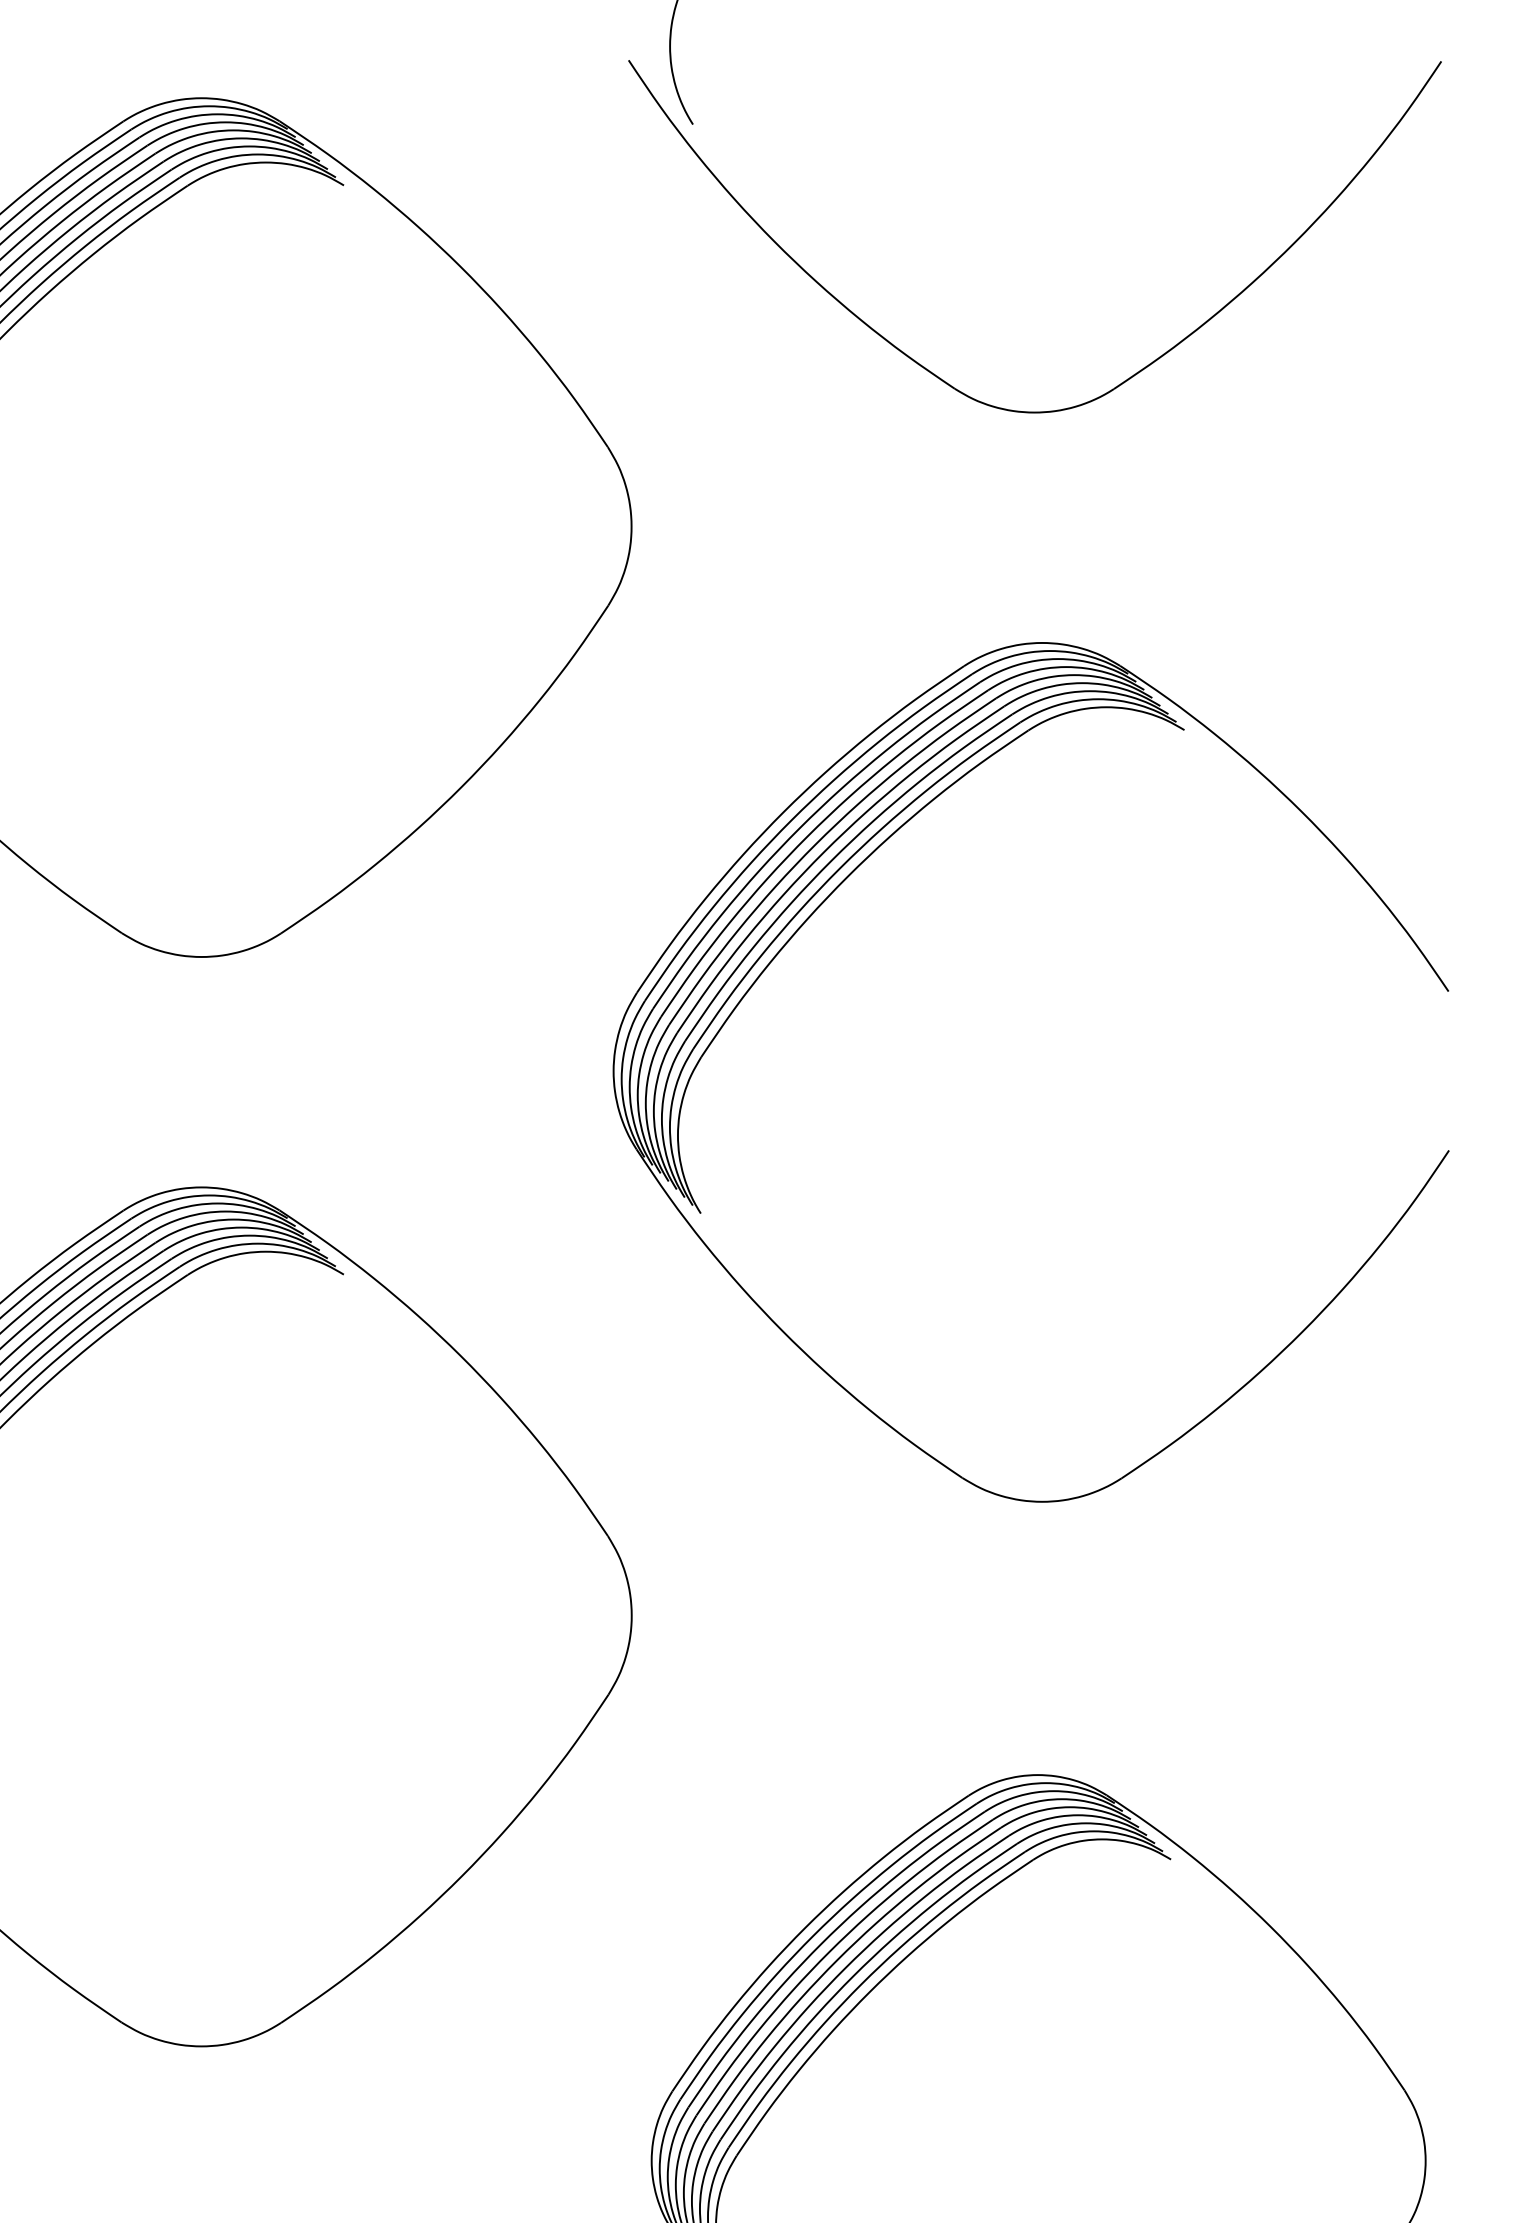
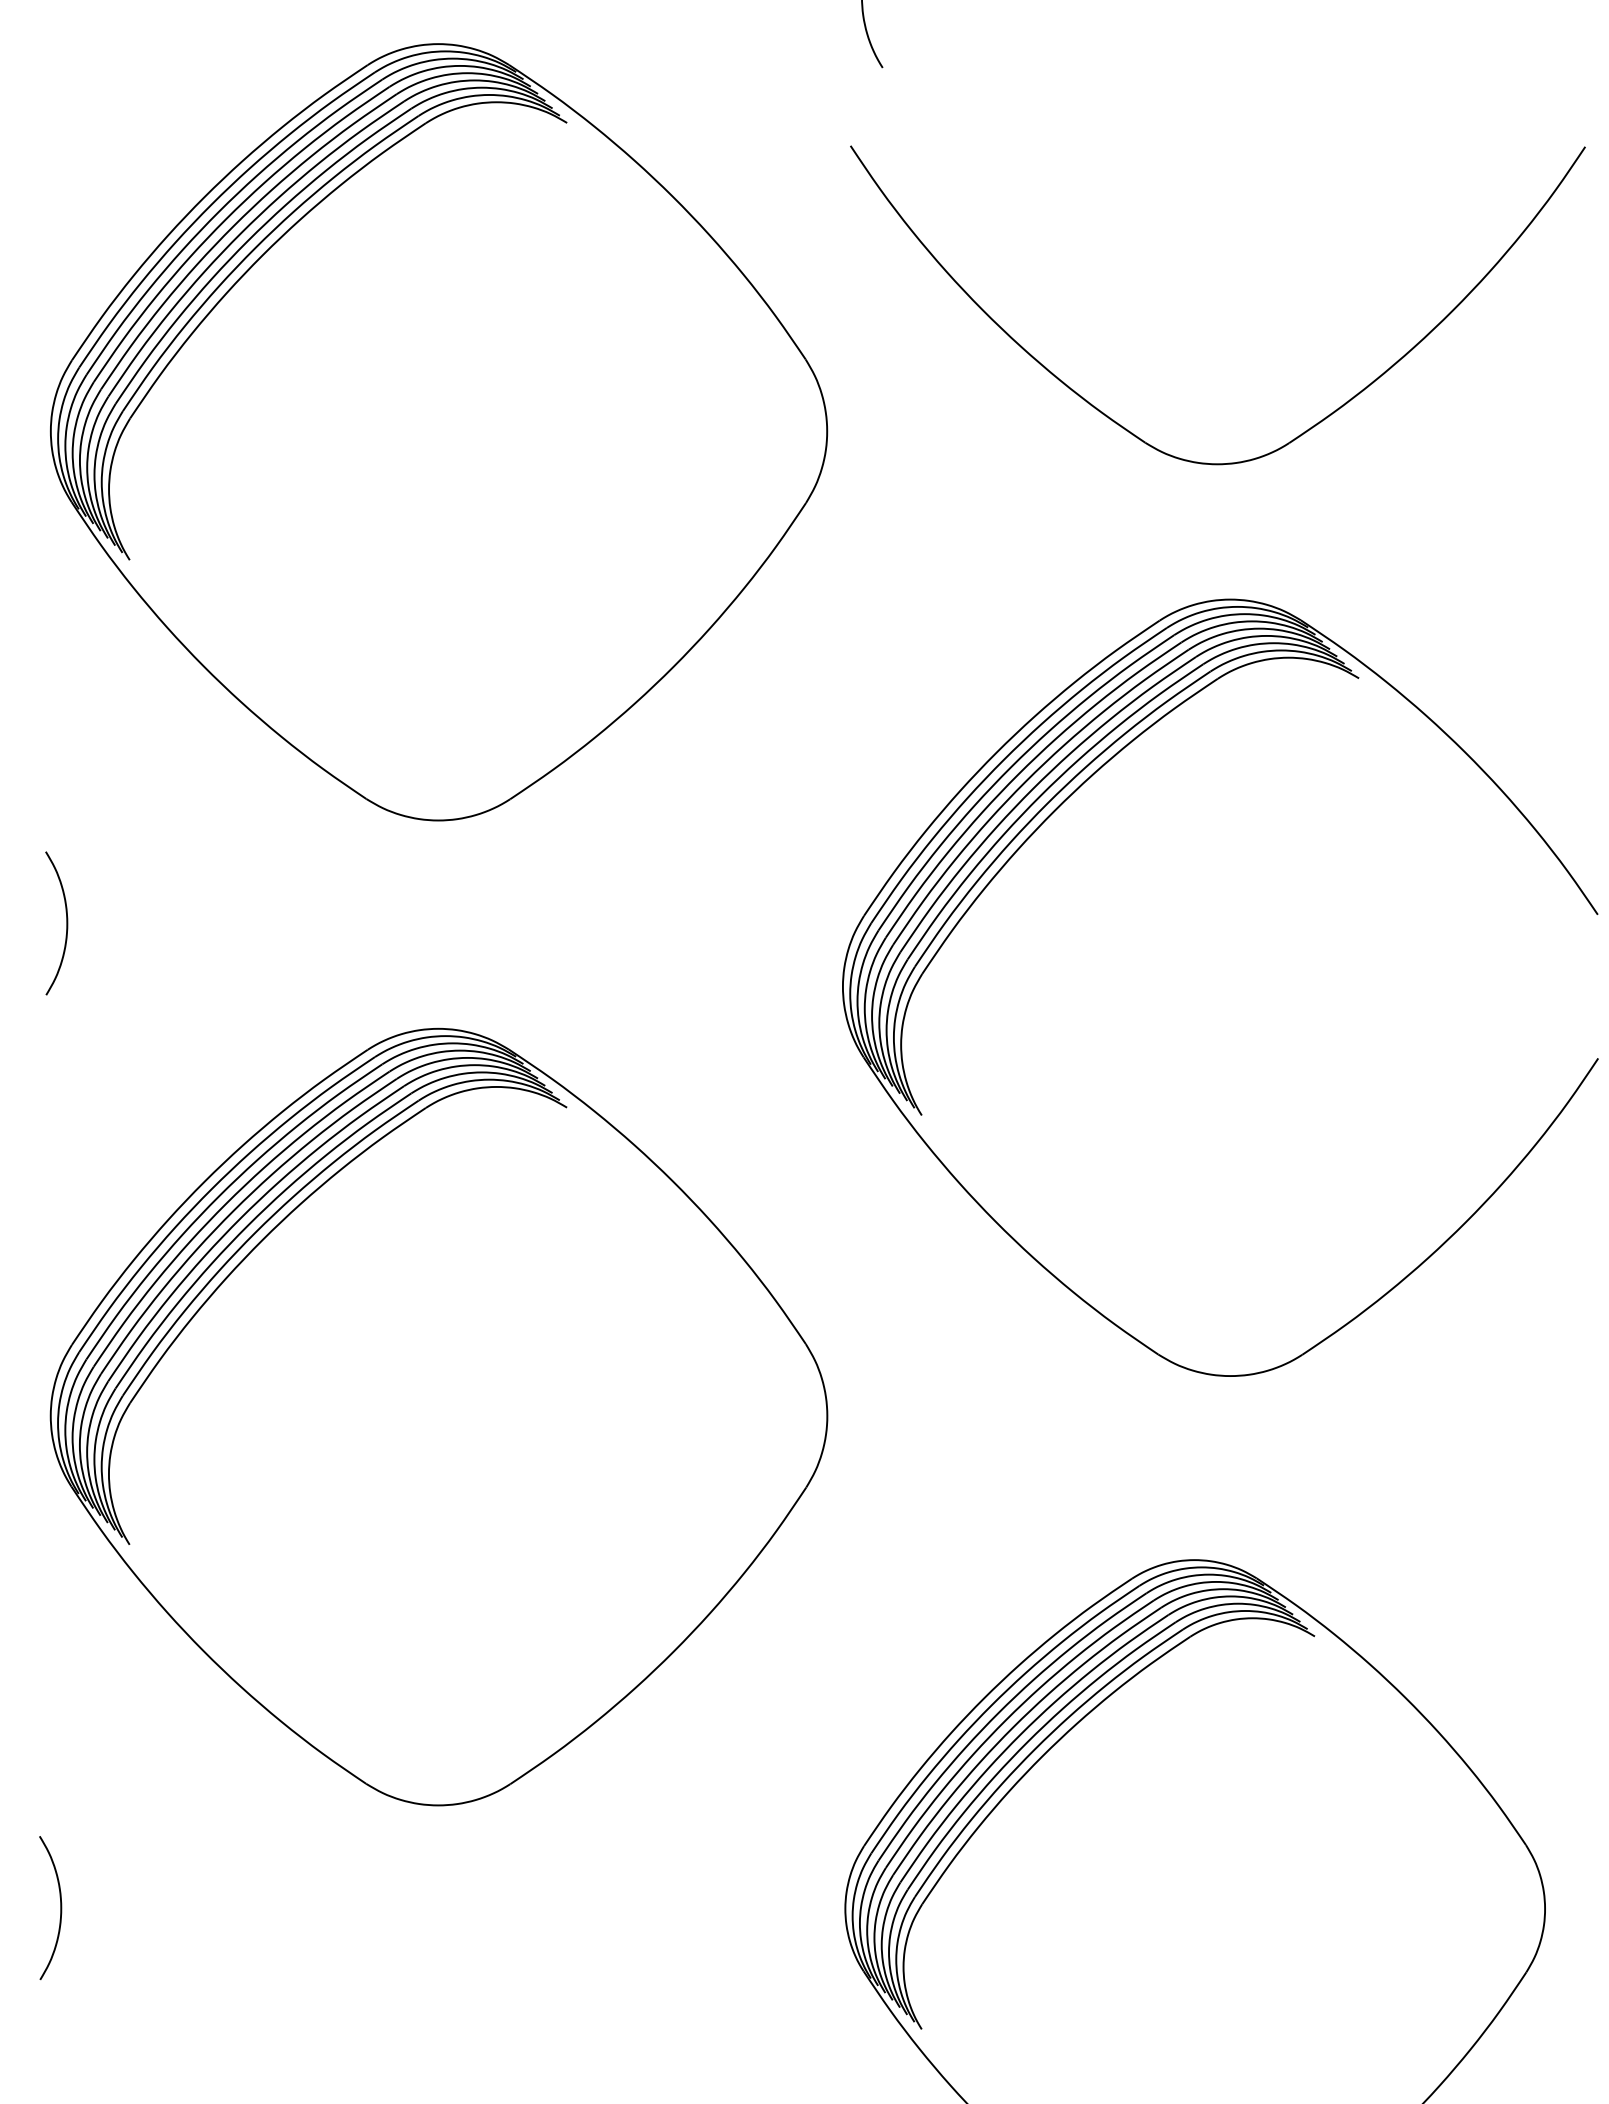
part: (940, 377) -> (1132, 432), moved
part: (843, 882) -> (1050, 816), moved

